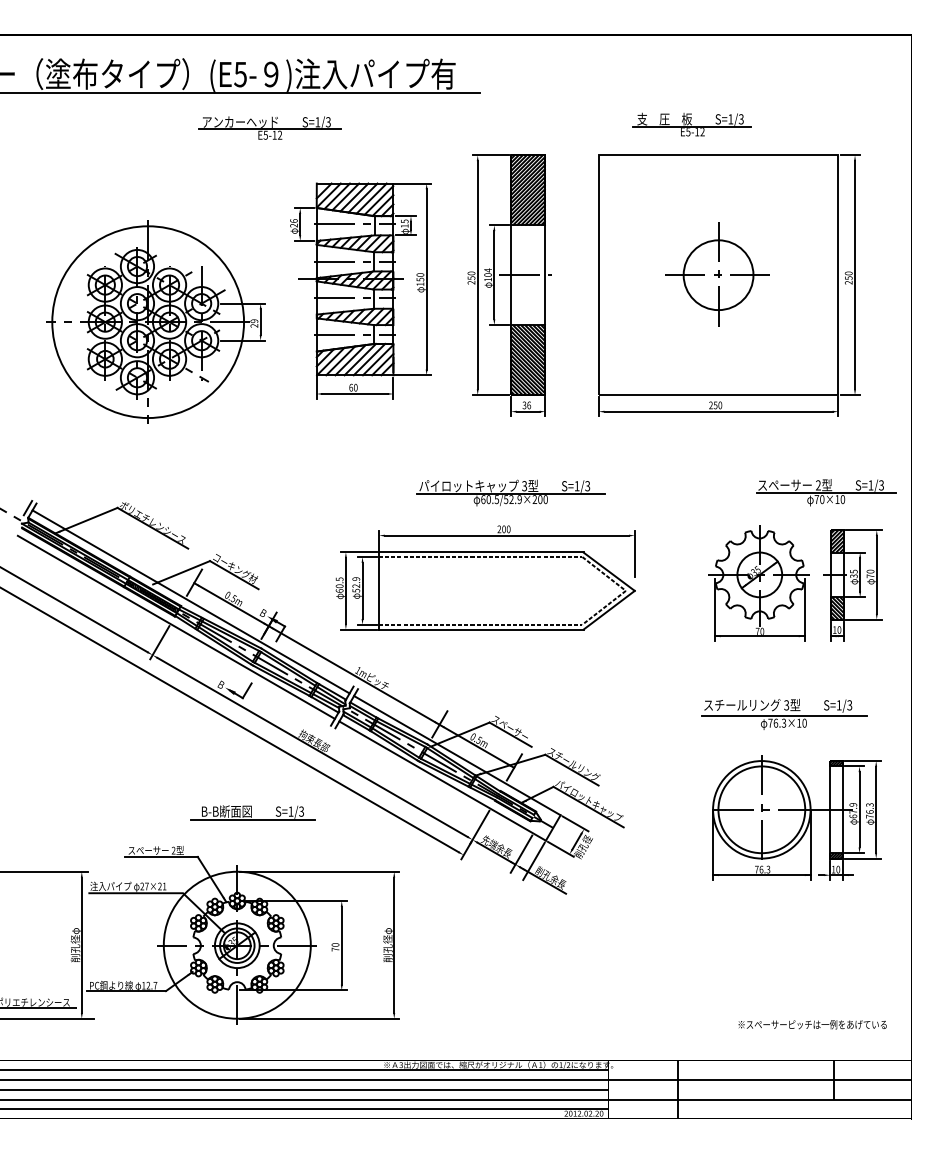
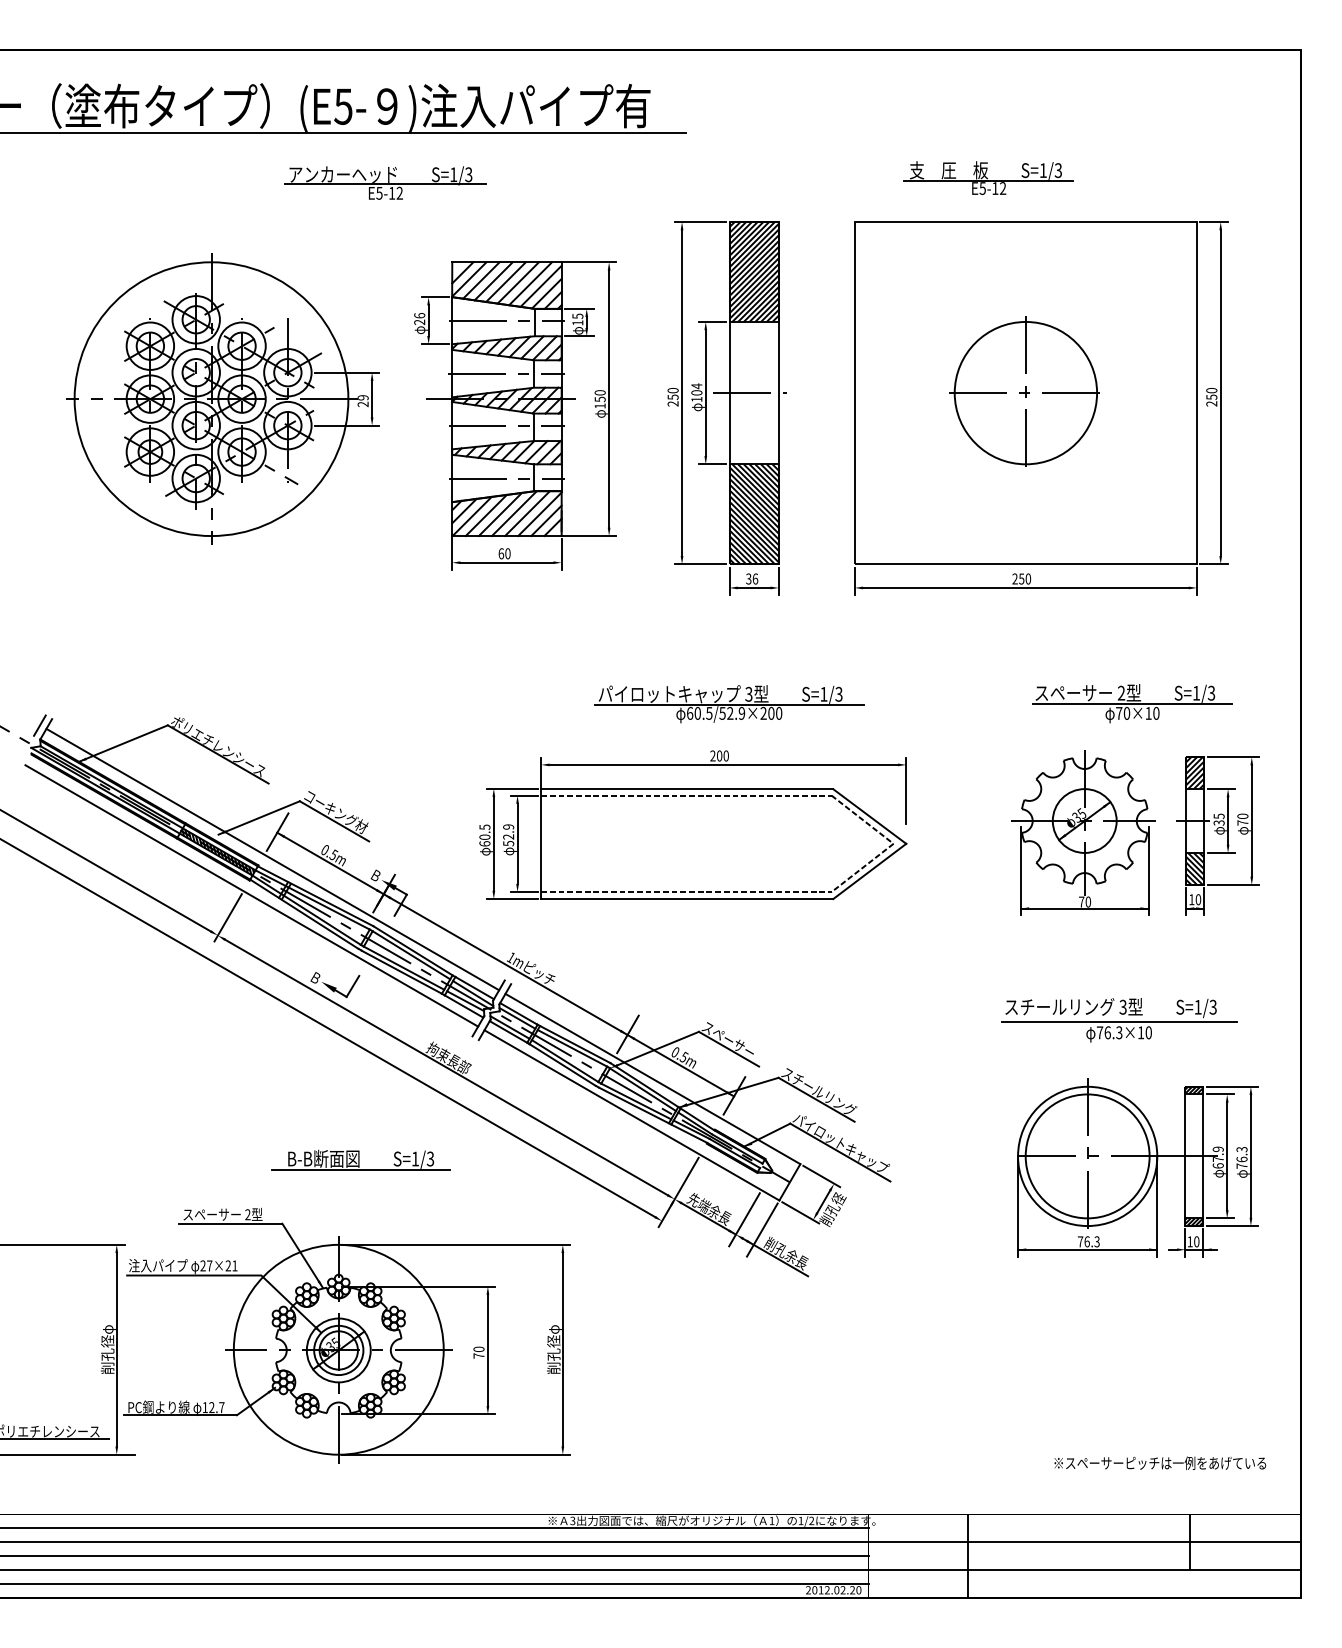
circle: (718, 274) -> (1025, 392), size x1.43
part: (155, 321) -> (222, 398), moved
part: (826, 492) -> (1132, 703), moved

